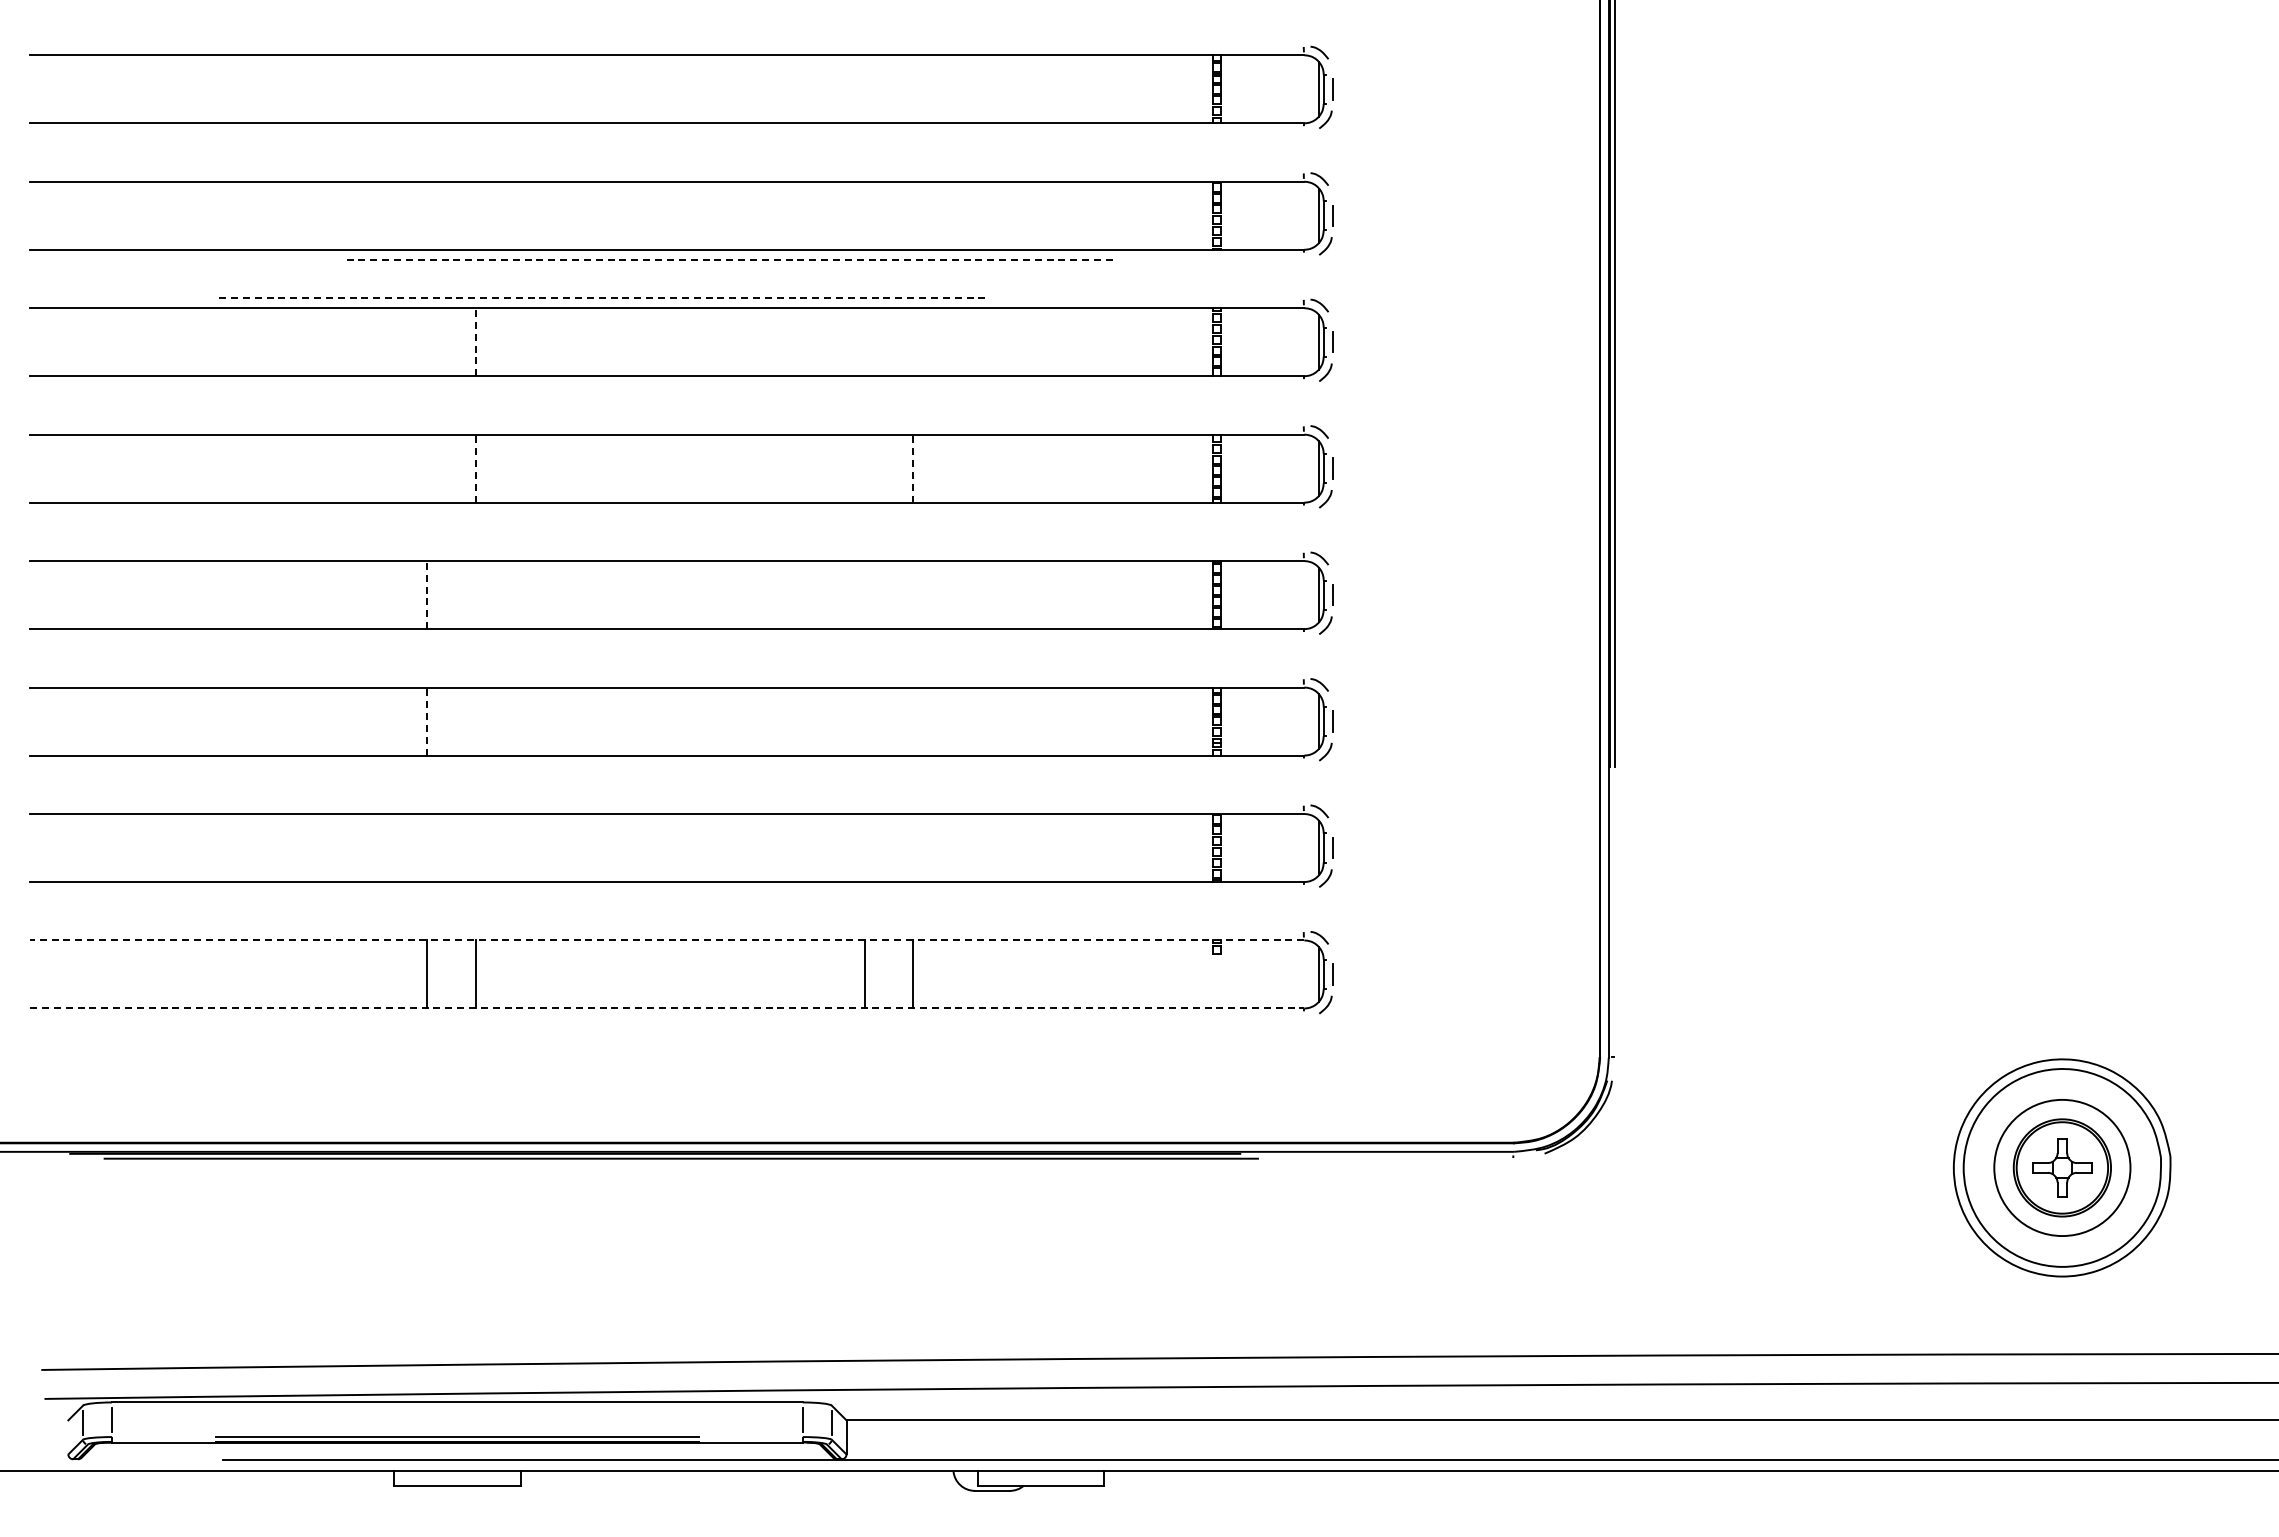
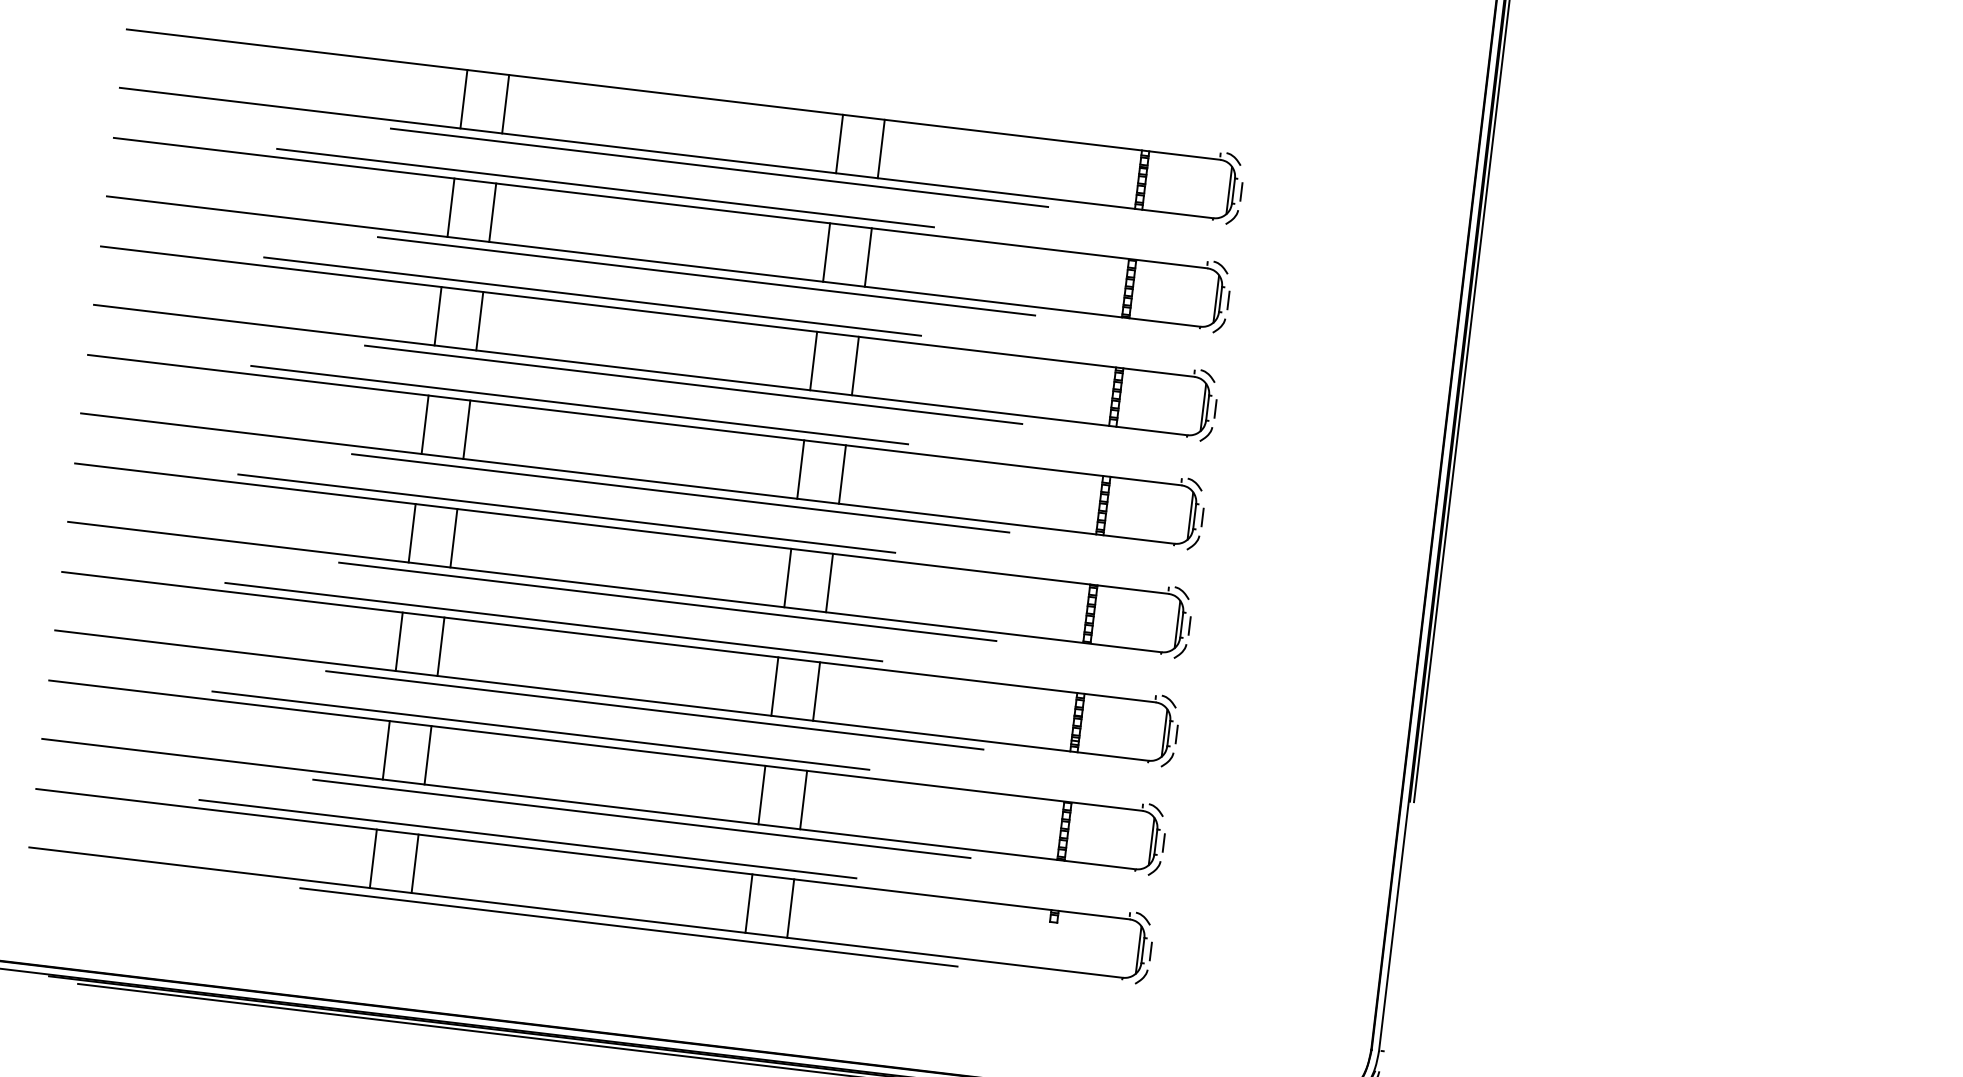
line: (426, 89) -> (463, 99), added
line: (475, 89) -> (505, 104), added
line: (864, 89) -> (839, 144), added
line: (913, 89) -> (881, 149), added
line: (729, 133) -> (719, 168), added
line: (601, 171) -> (605, 187), added
line: (426, 215) -> (450, 207), added
line: (475, 215) -> (492, 212), added
line: (864, 215) -> (826, 252), added
line: (913, 215) -> (868, 257), added
line: (729, 259) -> (706, 276), dashed -> solid
line: (601, 298) -> (592, 296), dashed -> solid
line: (475, 341) -> (479, 320), dashed -> solid
line: (426, 342) -> (437, 316), added
line: (864, 342) -> (813, 361), added
line: (913, 342) -> (855, 366), added
line: (729, 385) -> (693, 384), added
line: (601, 424) -> (579, 404), added
line: (426, 468) -> (424, 424), added
line: (475, 468) -> (466, 429), dashed -> solid
line: (864, 468) -> (800, 469), added
line: (913, 468) -> (842, 474), dashed -> solid
line: (729, 512) -> (680, 493), added
line: (601, 551) -> (566, 513), added
line: (426, 594) -> (411, 532), dashed -> solid
line: (475, 595) -> (453, 538), added
line: (864, 595) -> (787, 578), added
line: (913, 595) -> (829, 583), added
line: (729, 638) -> (667, 601), added
line: (601, 677) -> (553, 621), added
line: (426, 721) -> (398, 641), dashed -> solid
line: (475, 721) -> (440, 646), added
line: (864, 721) -> (774, 686), added
line: (913, 721) -> (816, 691), added
line: (729, 765) -> (654, 710), added
line: (601, 804) -> (540, 730), added
line: (426, 847) -> (385, 749), added
line: (475, 847) -> (428, 754), added
line: (864, 847) -> (761, 794), added
line: (913, 847) -> (803, 799), added
line: (729, 891) -> (641, 818), added
line: (601, 930) -> (527, 838), added
line: (666, 940) -> (582, 854), dashed -> solid
line: (667, 1008) -> (576, 912), dashed -> solid
line: (729, 1018) -> (628, 927), added

